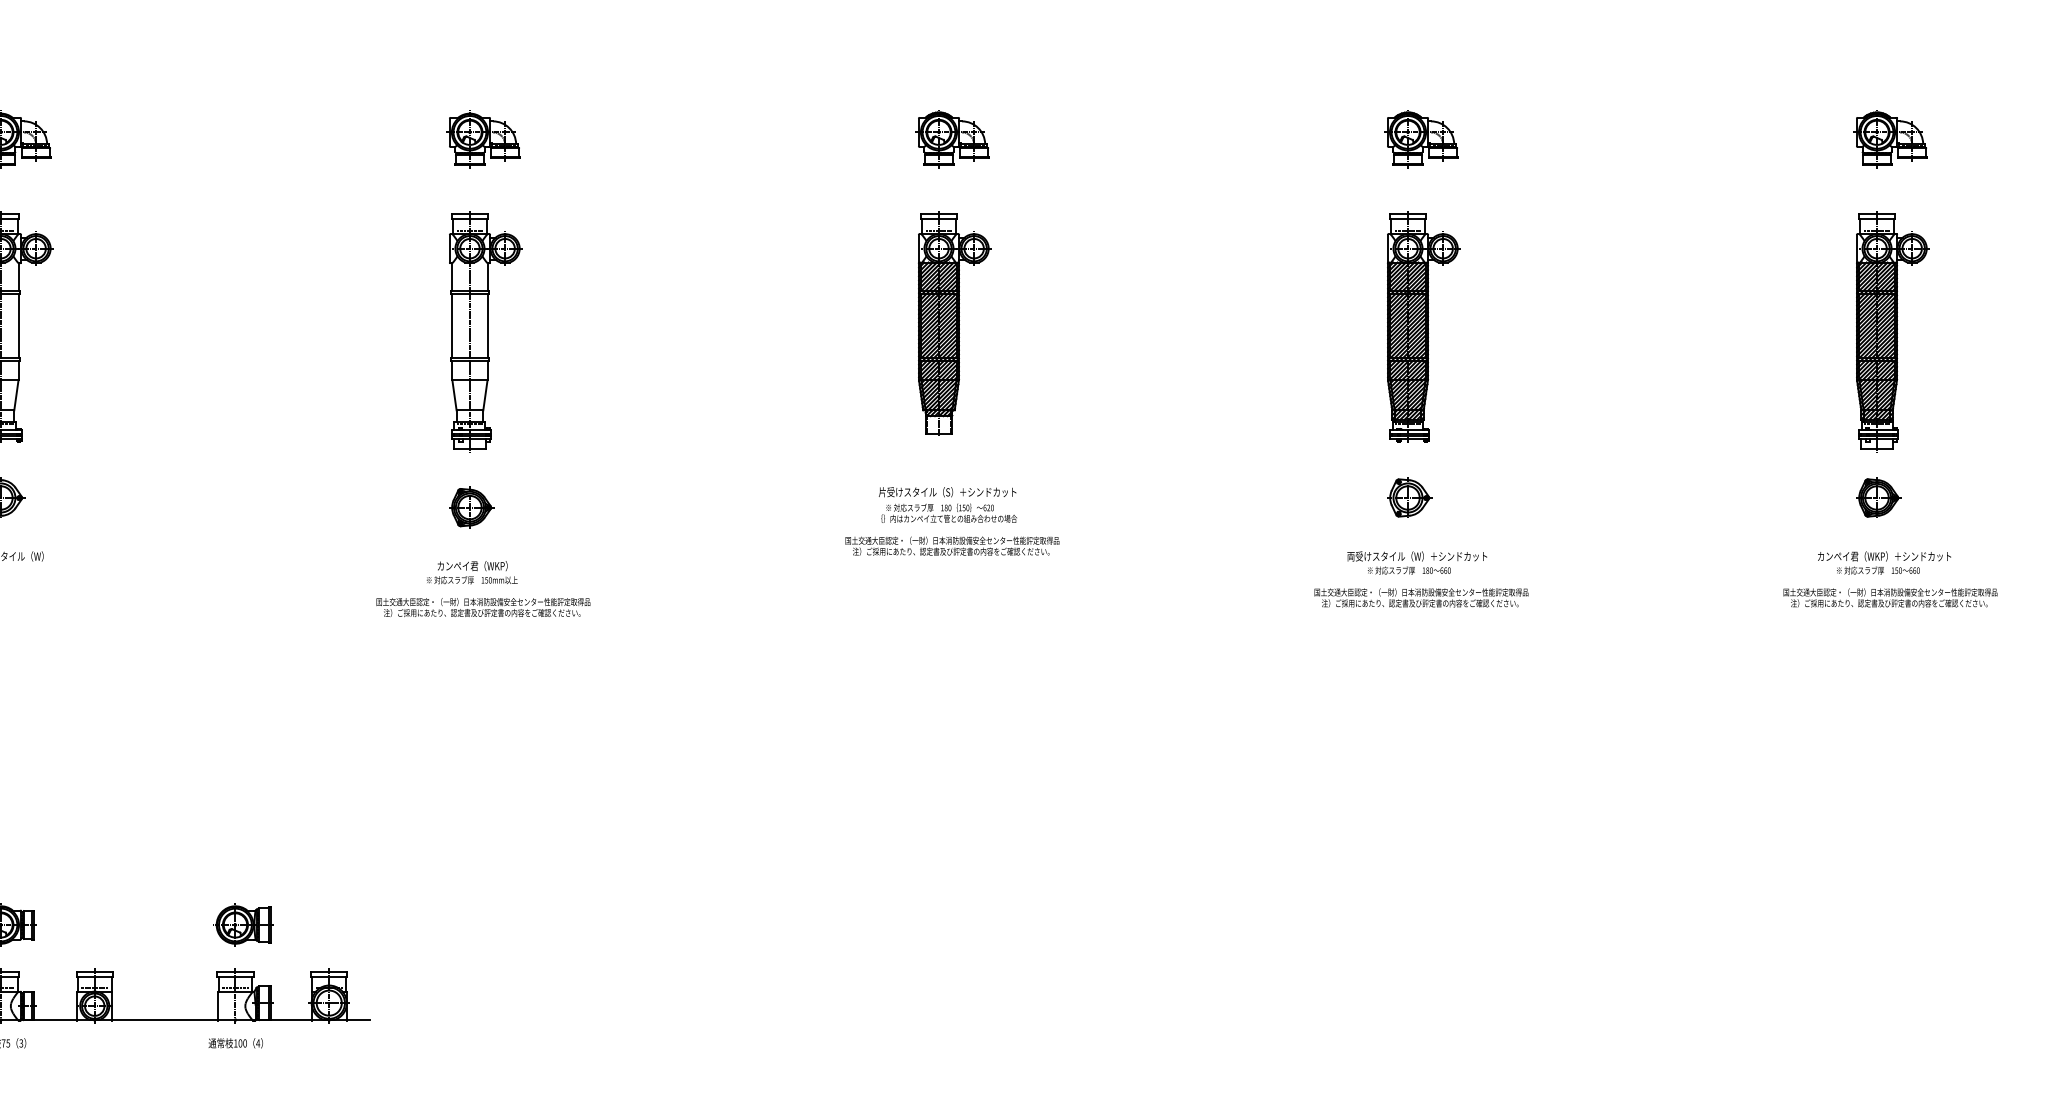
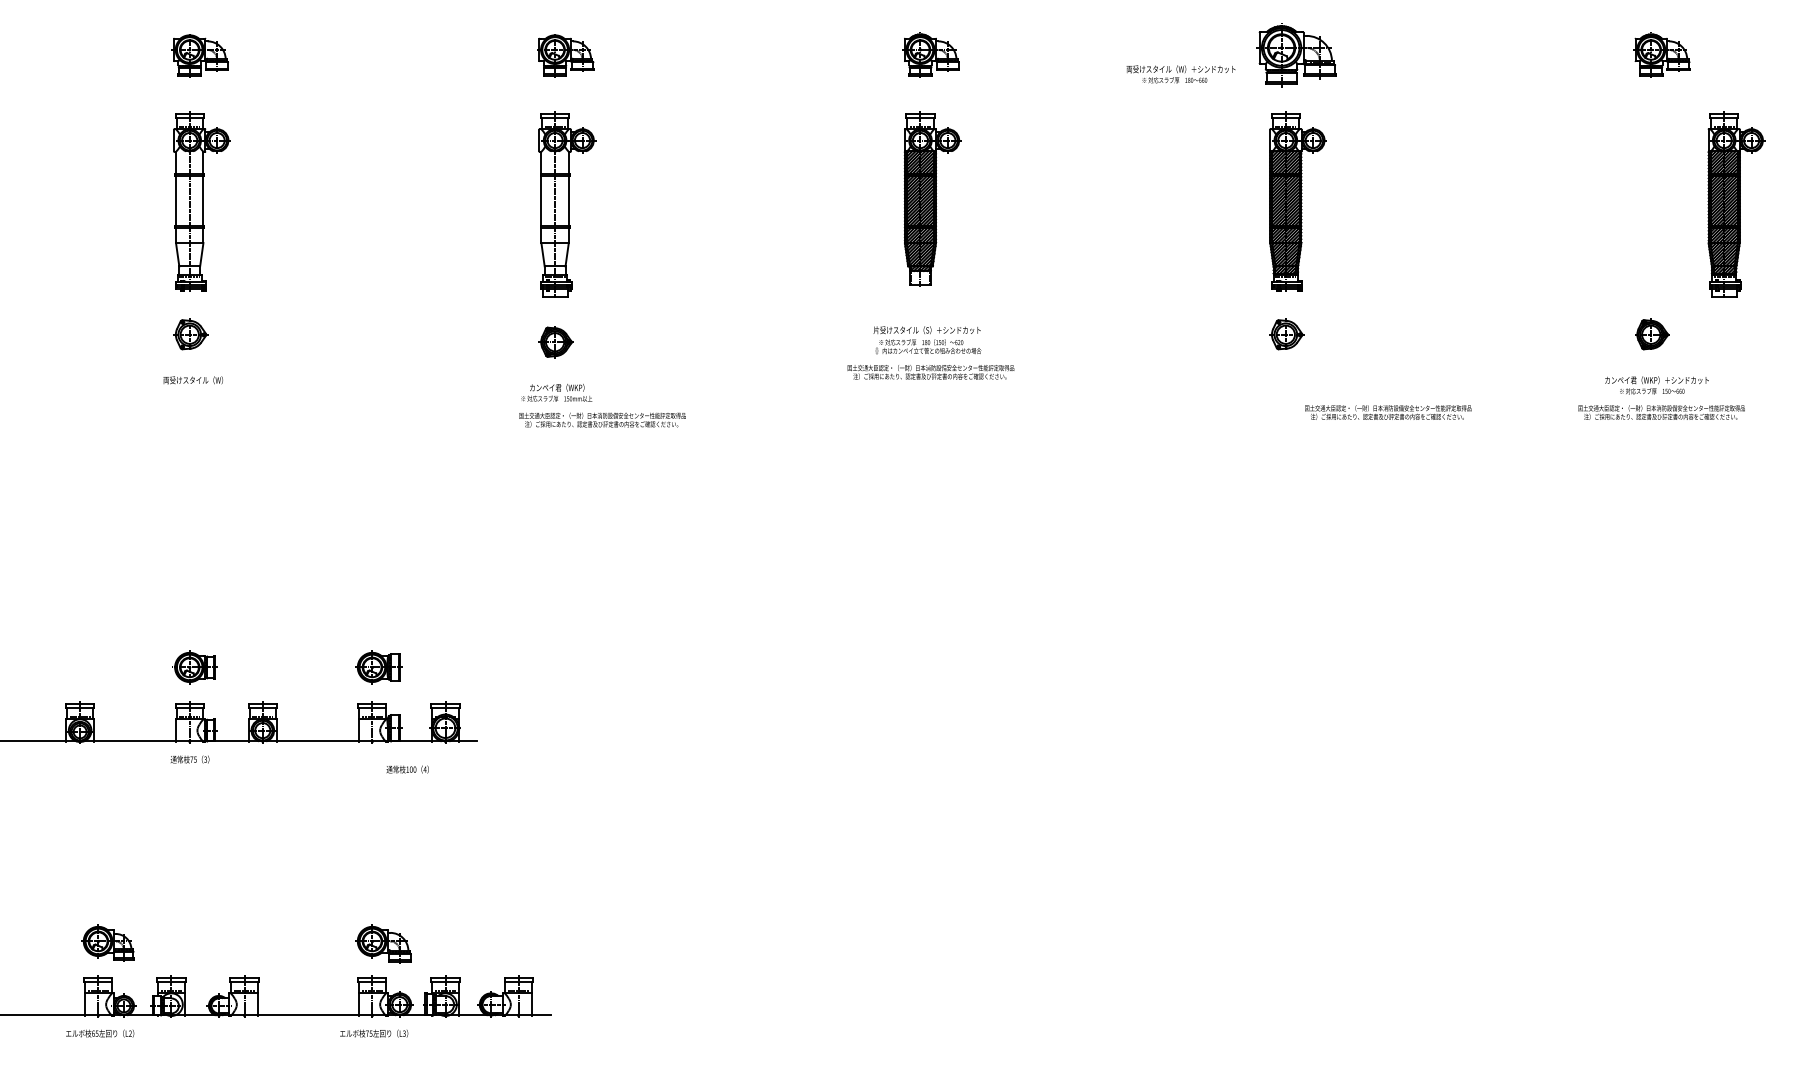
part: (1421, 138) -> (1296, 54), size x1.4
part: (1892, 330) -> (1736, 204), moved
text: (1416, 563) -> (1180, 74), moved
text: (1421, 597) -> (1388, 412), moved
text: (483, 606) -> (602, 419), moved
text: (235, 1043) -> (407, 769), moved

